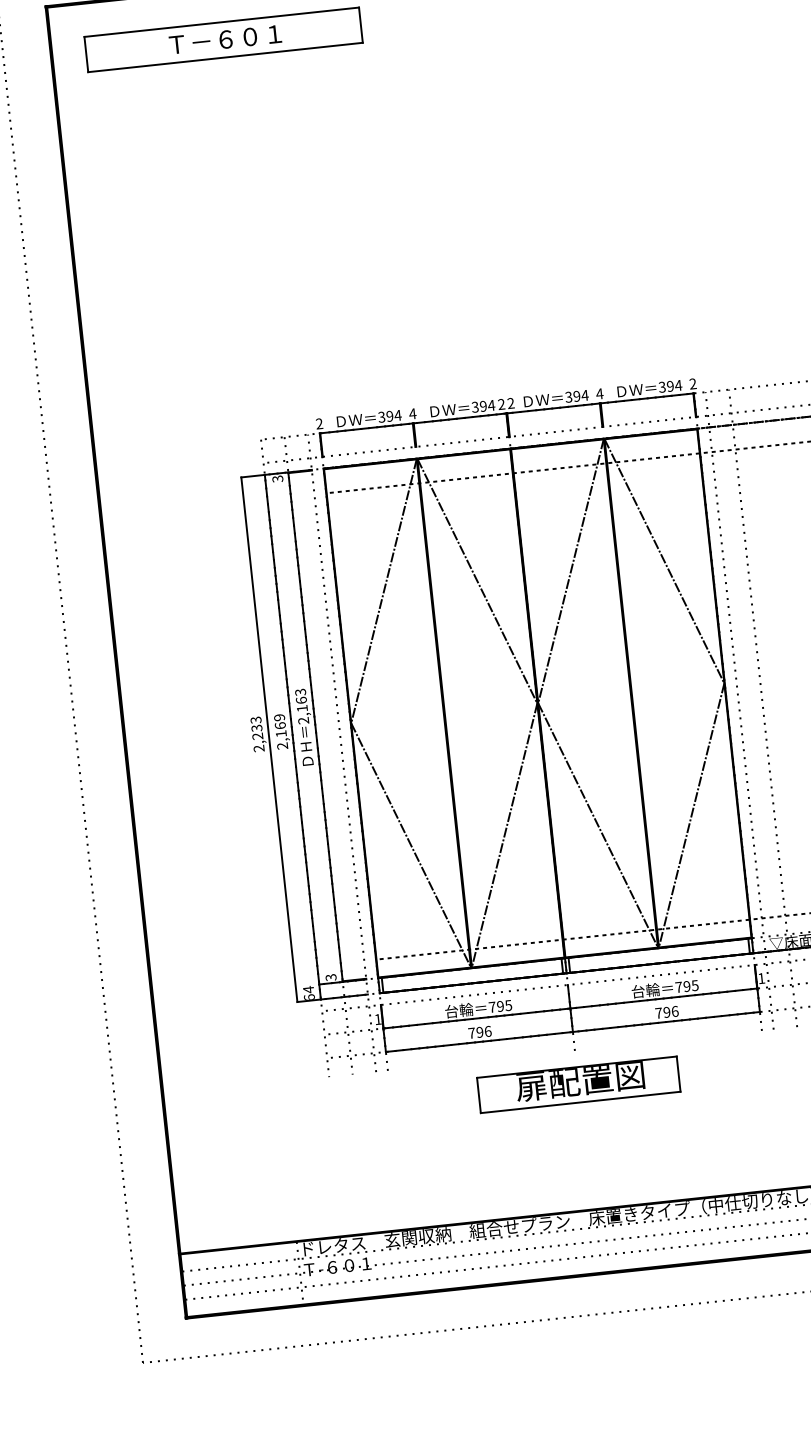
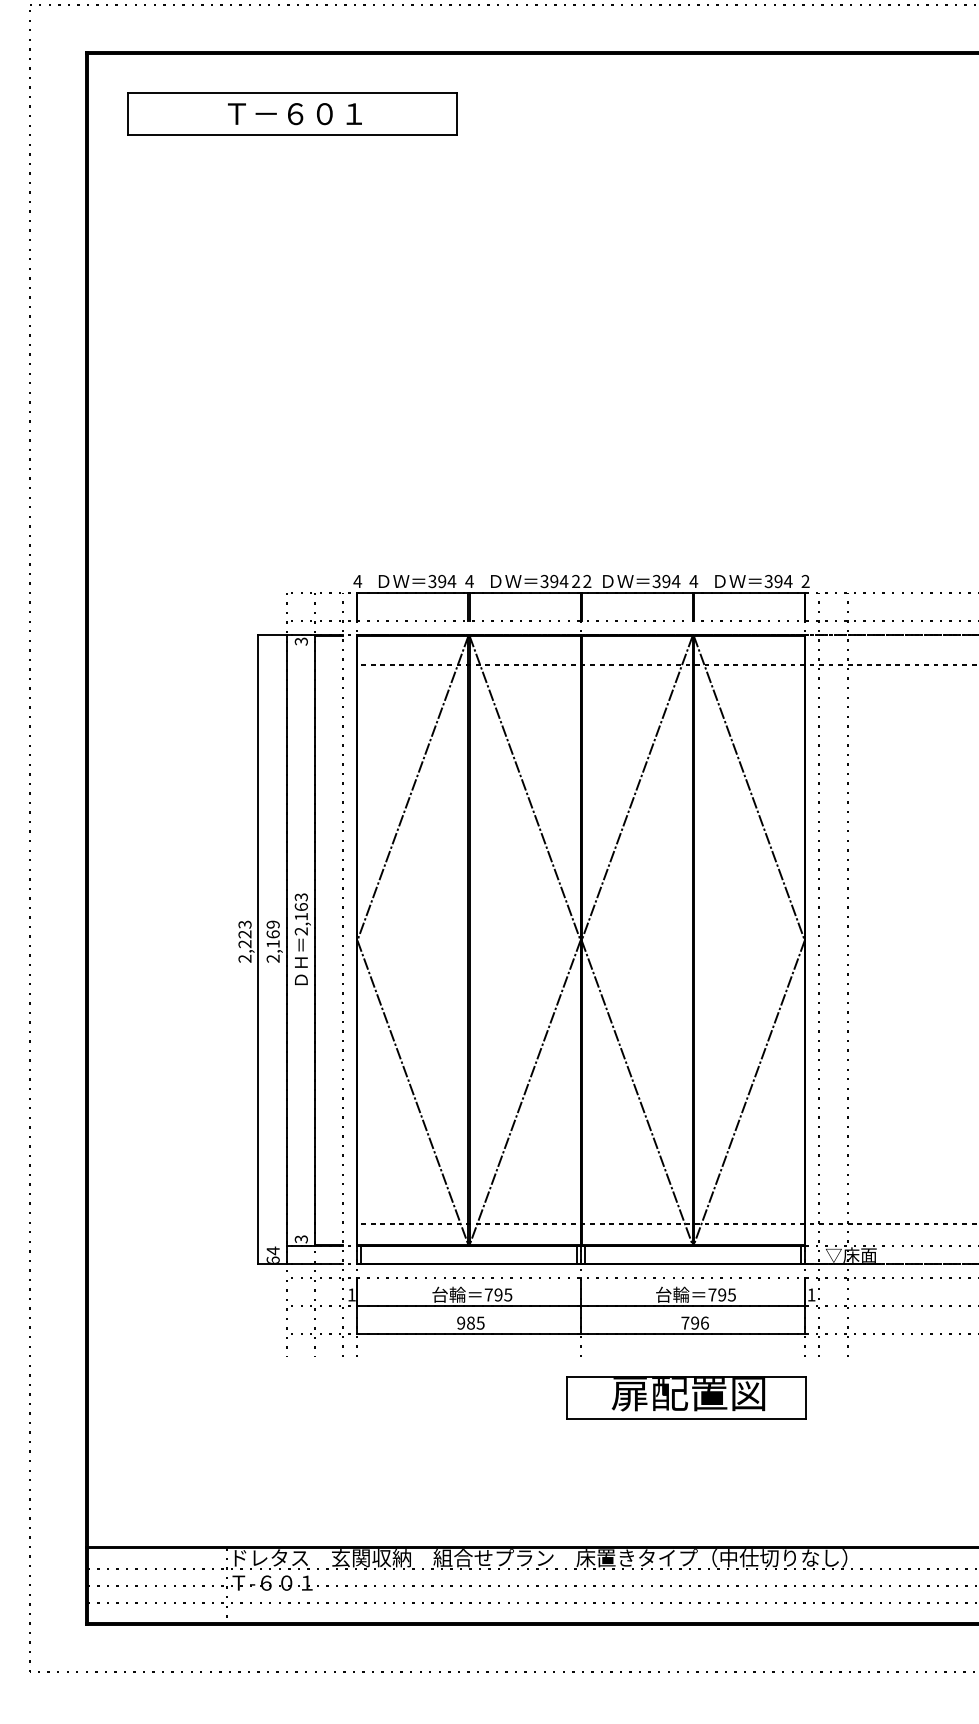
text: (319, 423) -> (357, 580), 2 -> 4
text: (257, 728) -> (245, 934), 2,233 -> 2,223
text: (479, 1031) -> (470, 1322), 796 -> 985
part: (578, 1084) -> (686, 1397), moved

